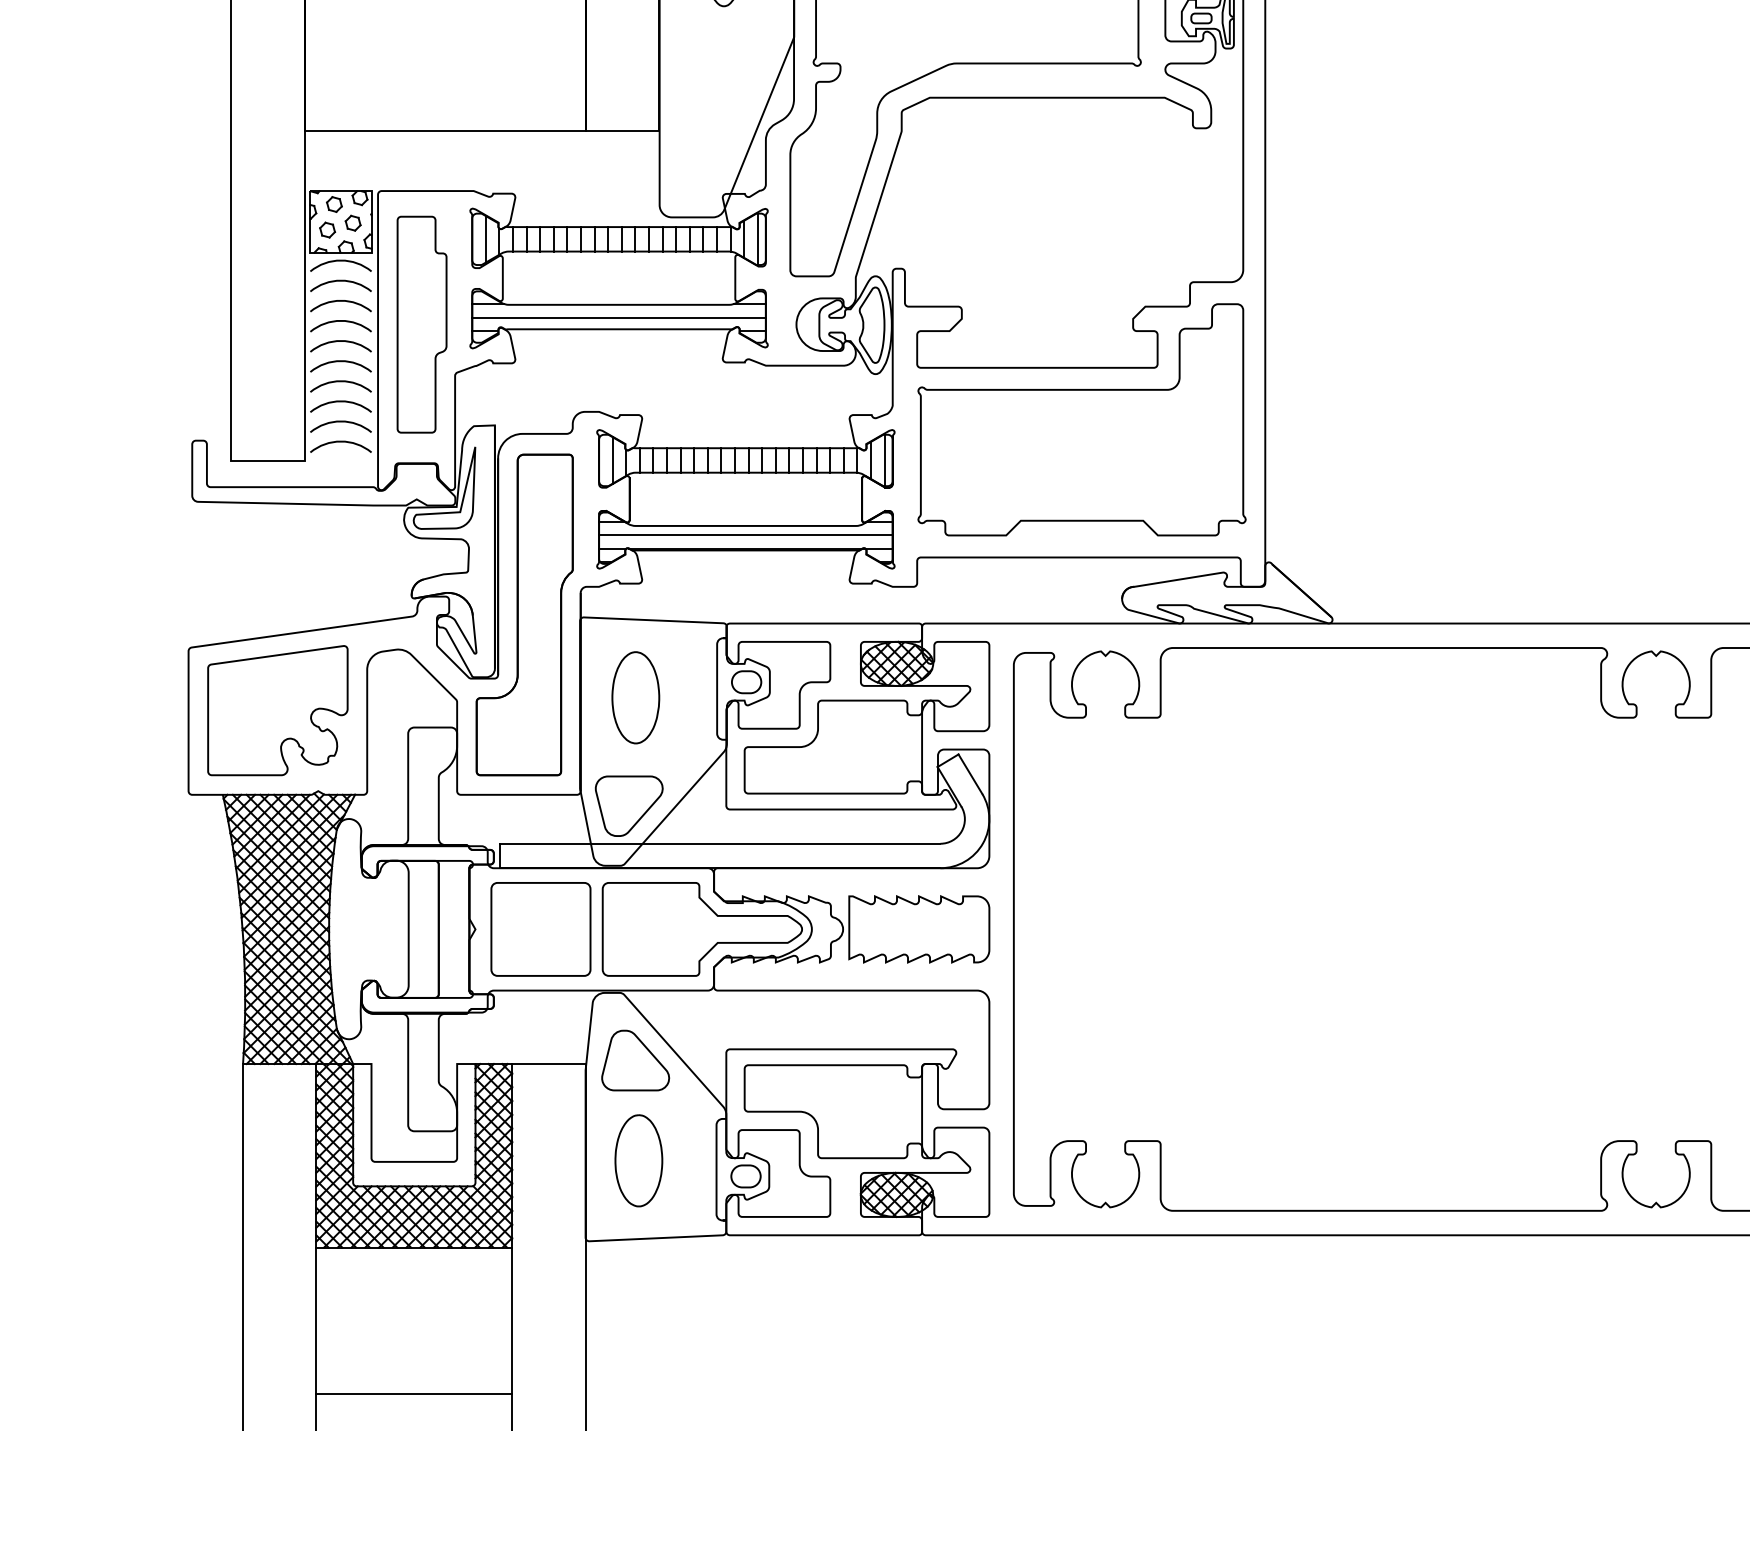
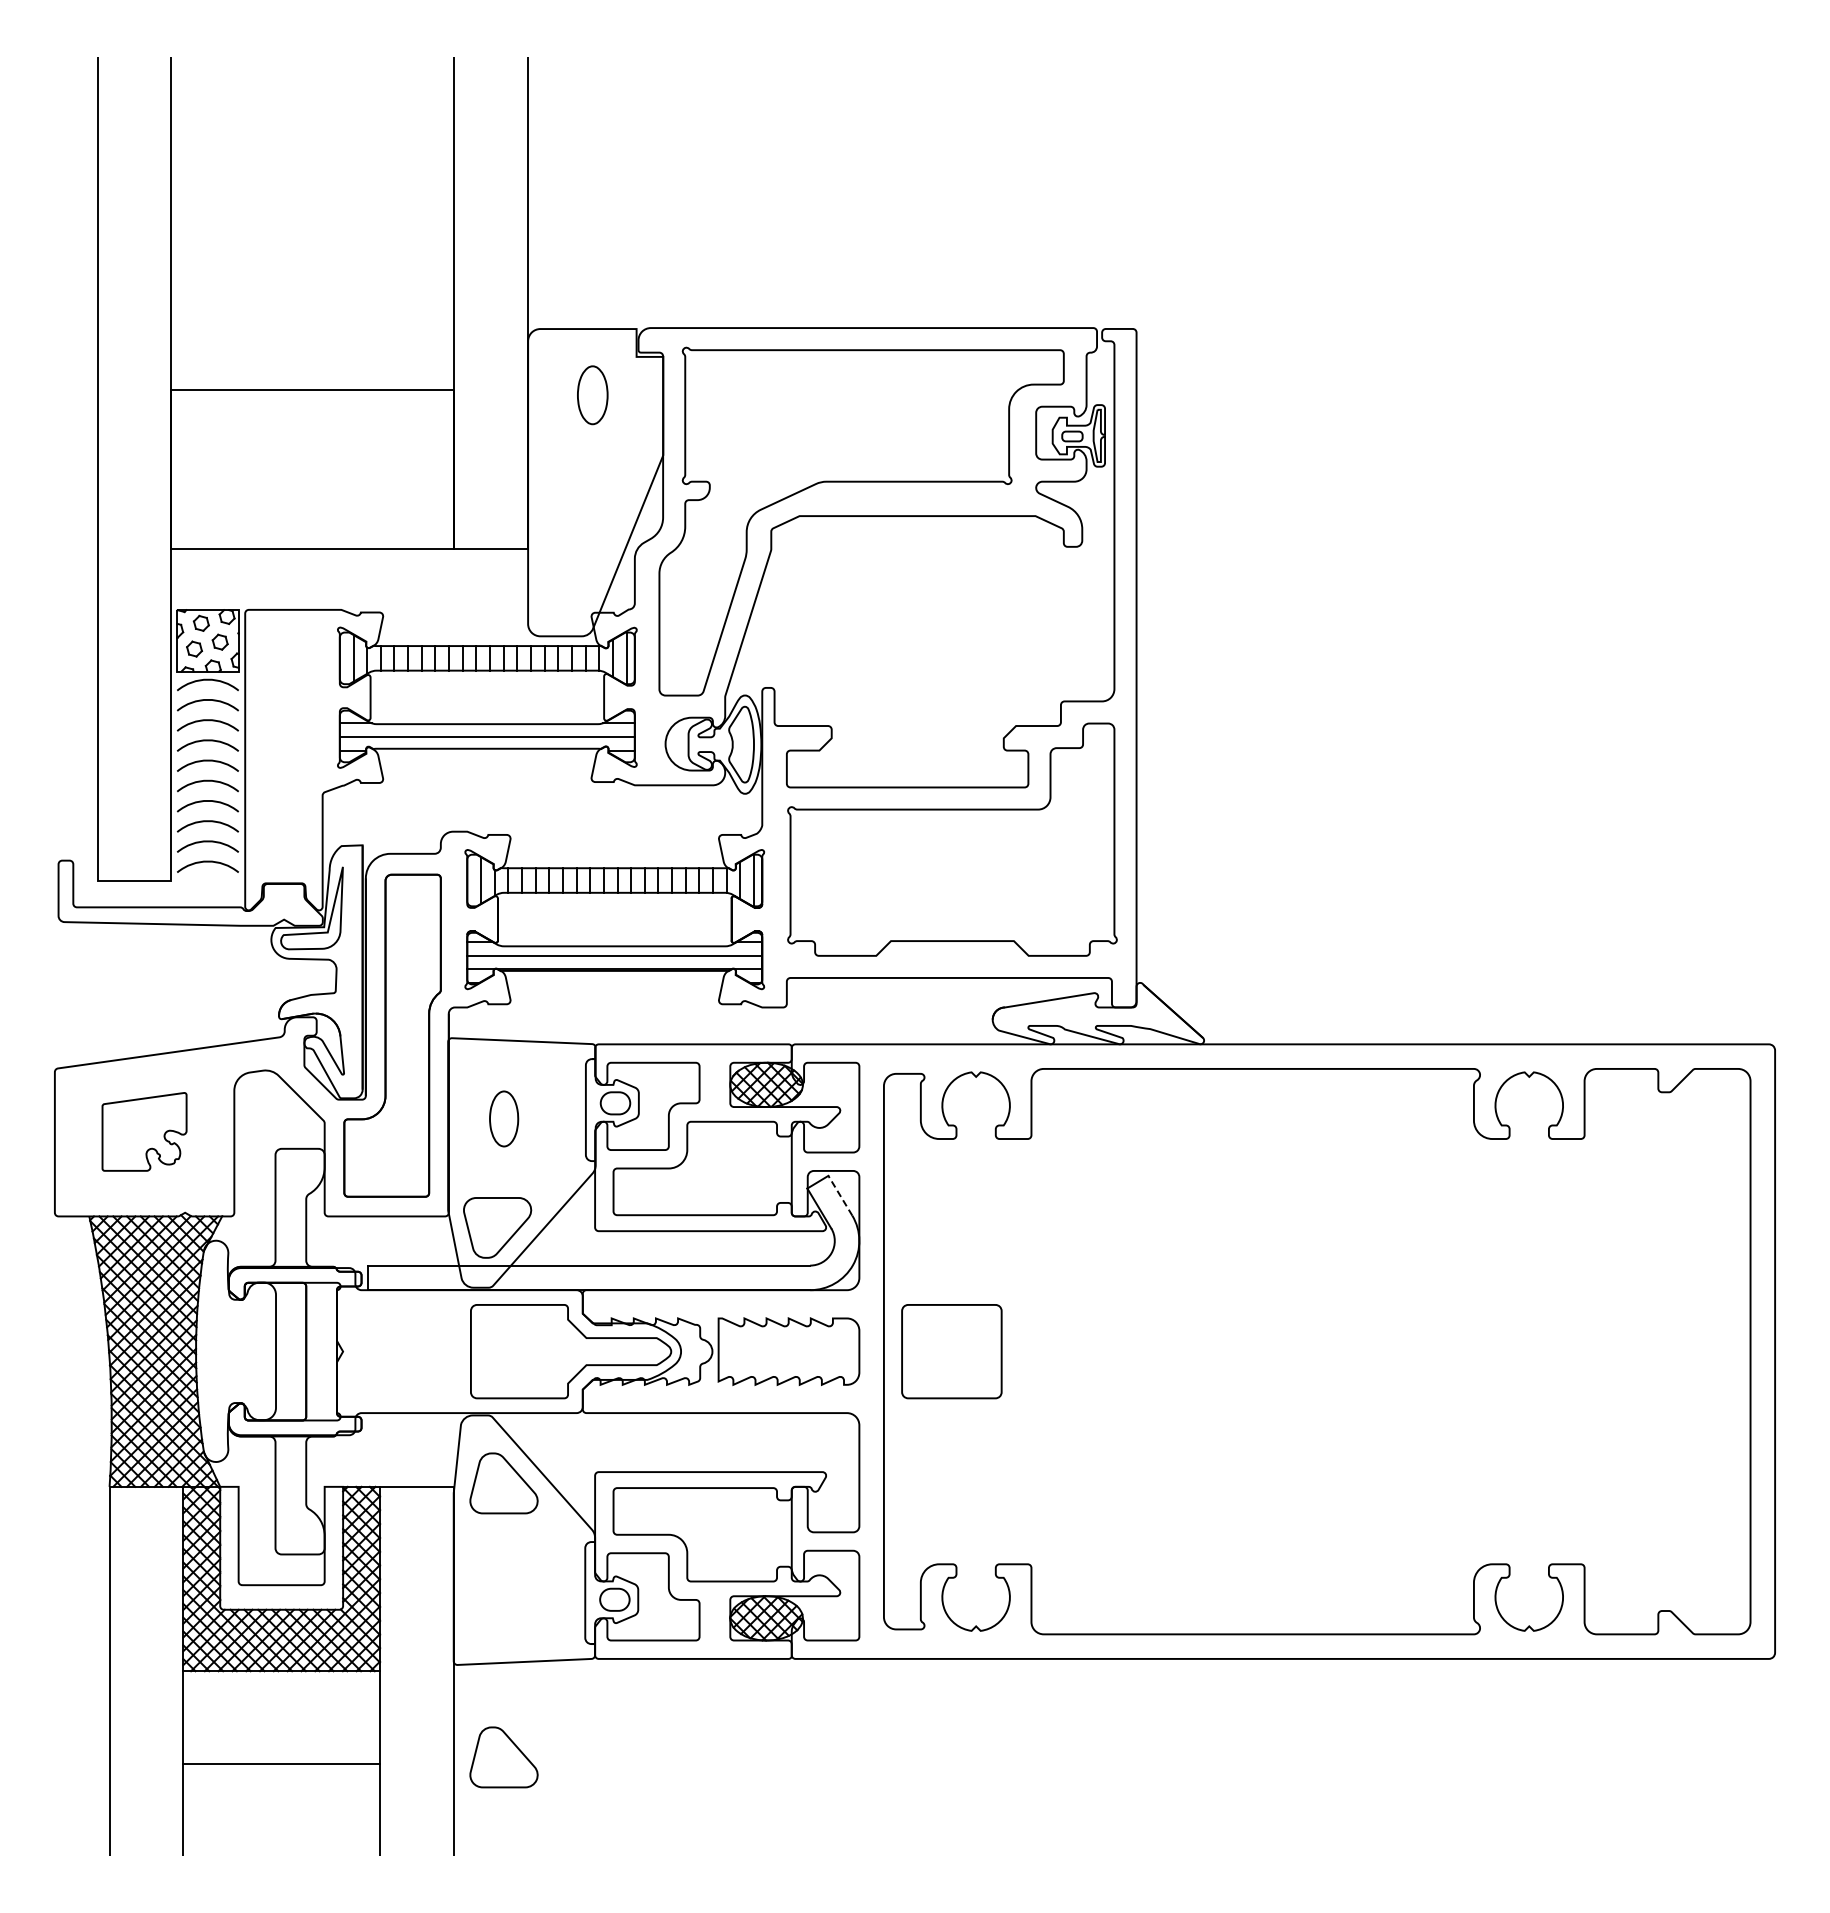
part: (422, 324) -> (289, 743), removed
part: (635, 697) -> (503, 1118), size x0.6
part: (277, 710) -> (144, 1131), size x0.6
line: (970, 773) -> (840, 1195), solid -> dashed
part: (540, 929) -> (951, 1351), moved
part: (638, 1160) -> (506, 1583), removed
part: (635, 1333) -> (503, 1757), added
line: (414, 1394) -> (281, 1763), moved

